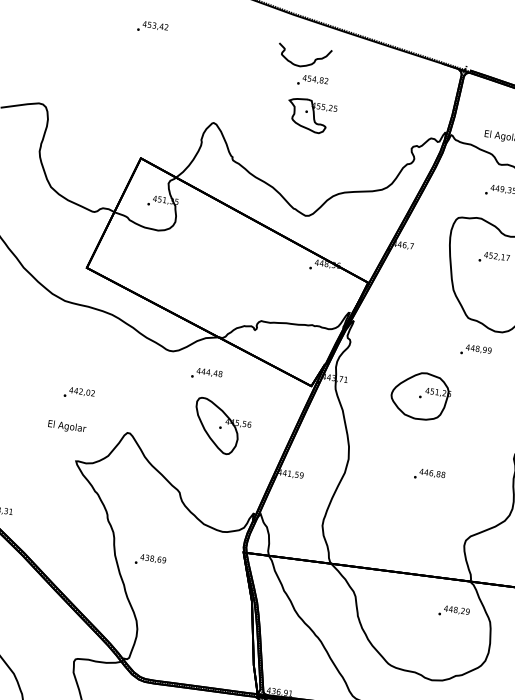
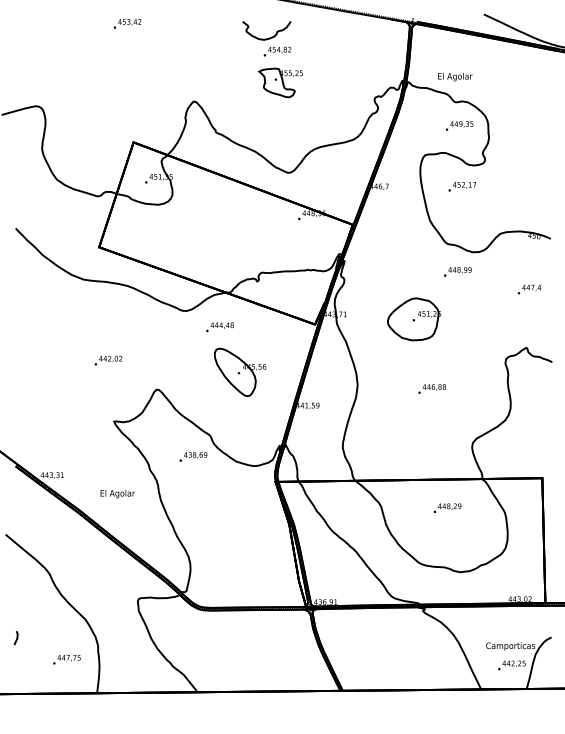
text: (66, 427) -> (117, 494), moved
text: (150, 560) -> (193, 456), moved
text: (454, 611) -> (447, 507), moved

